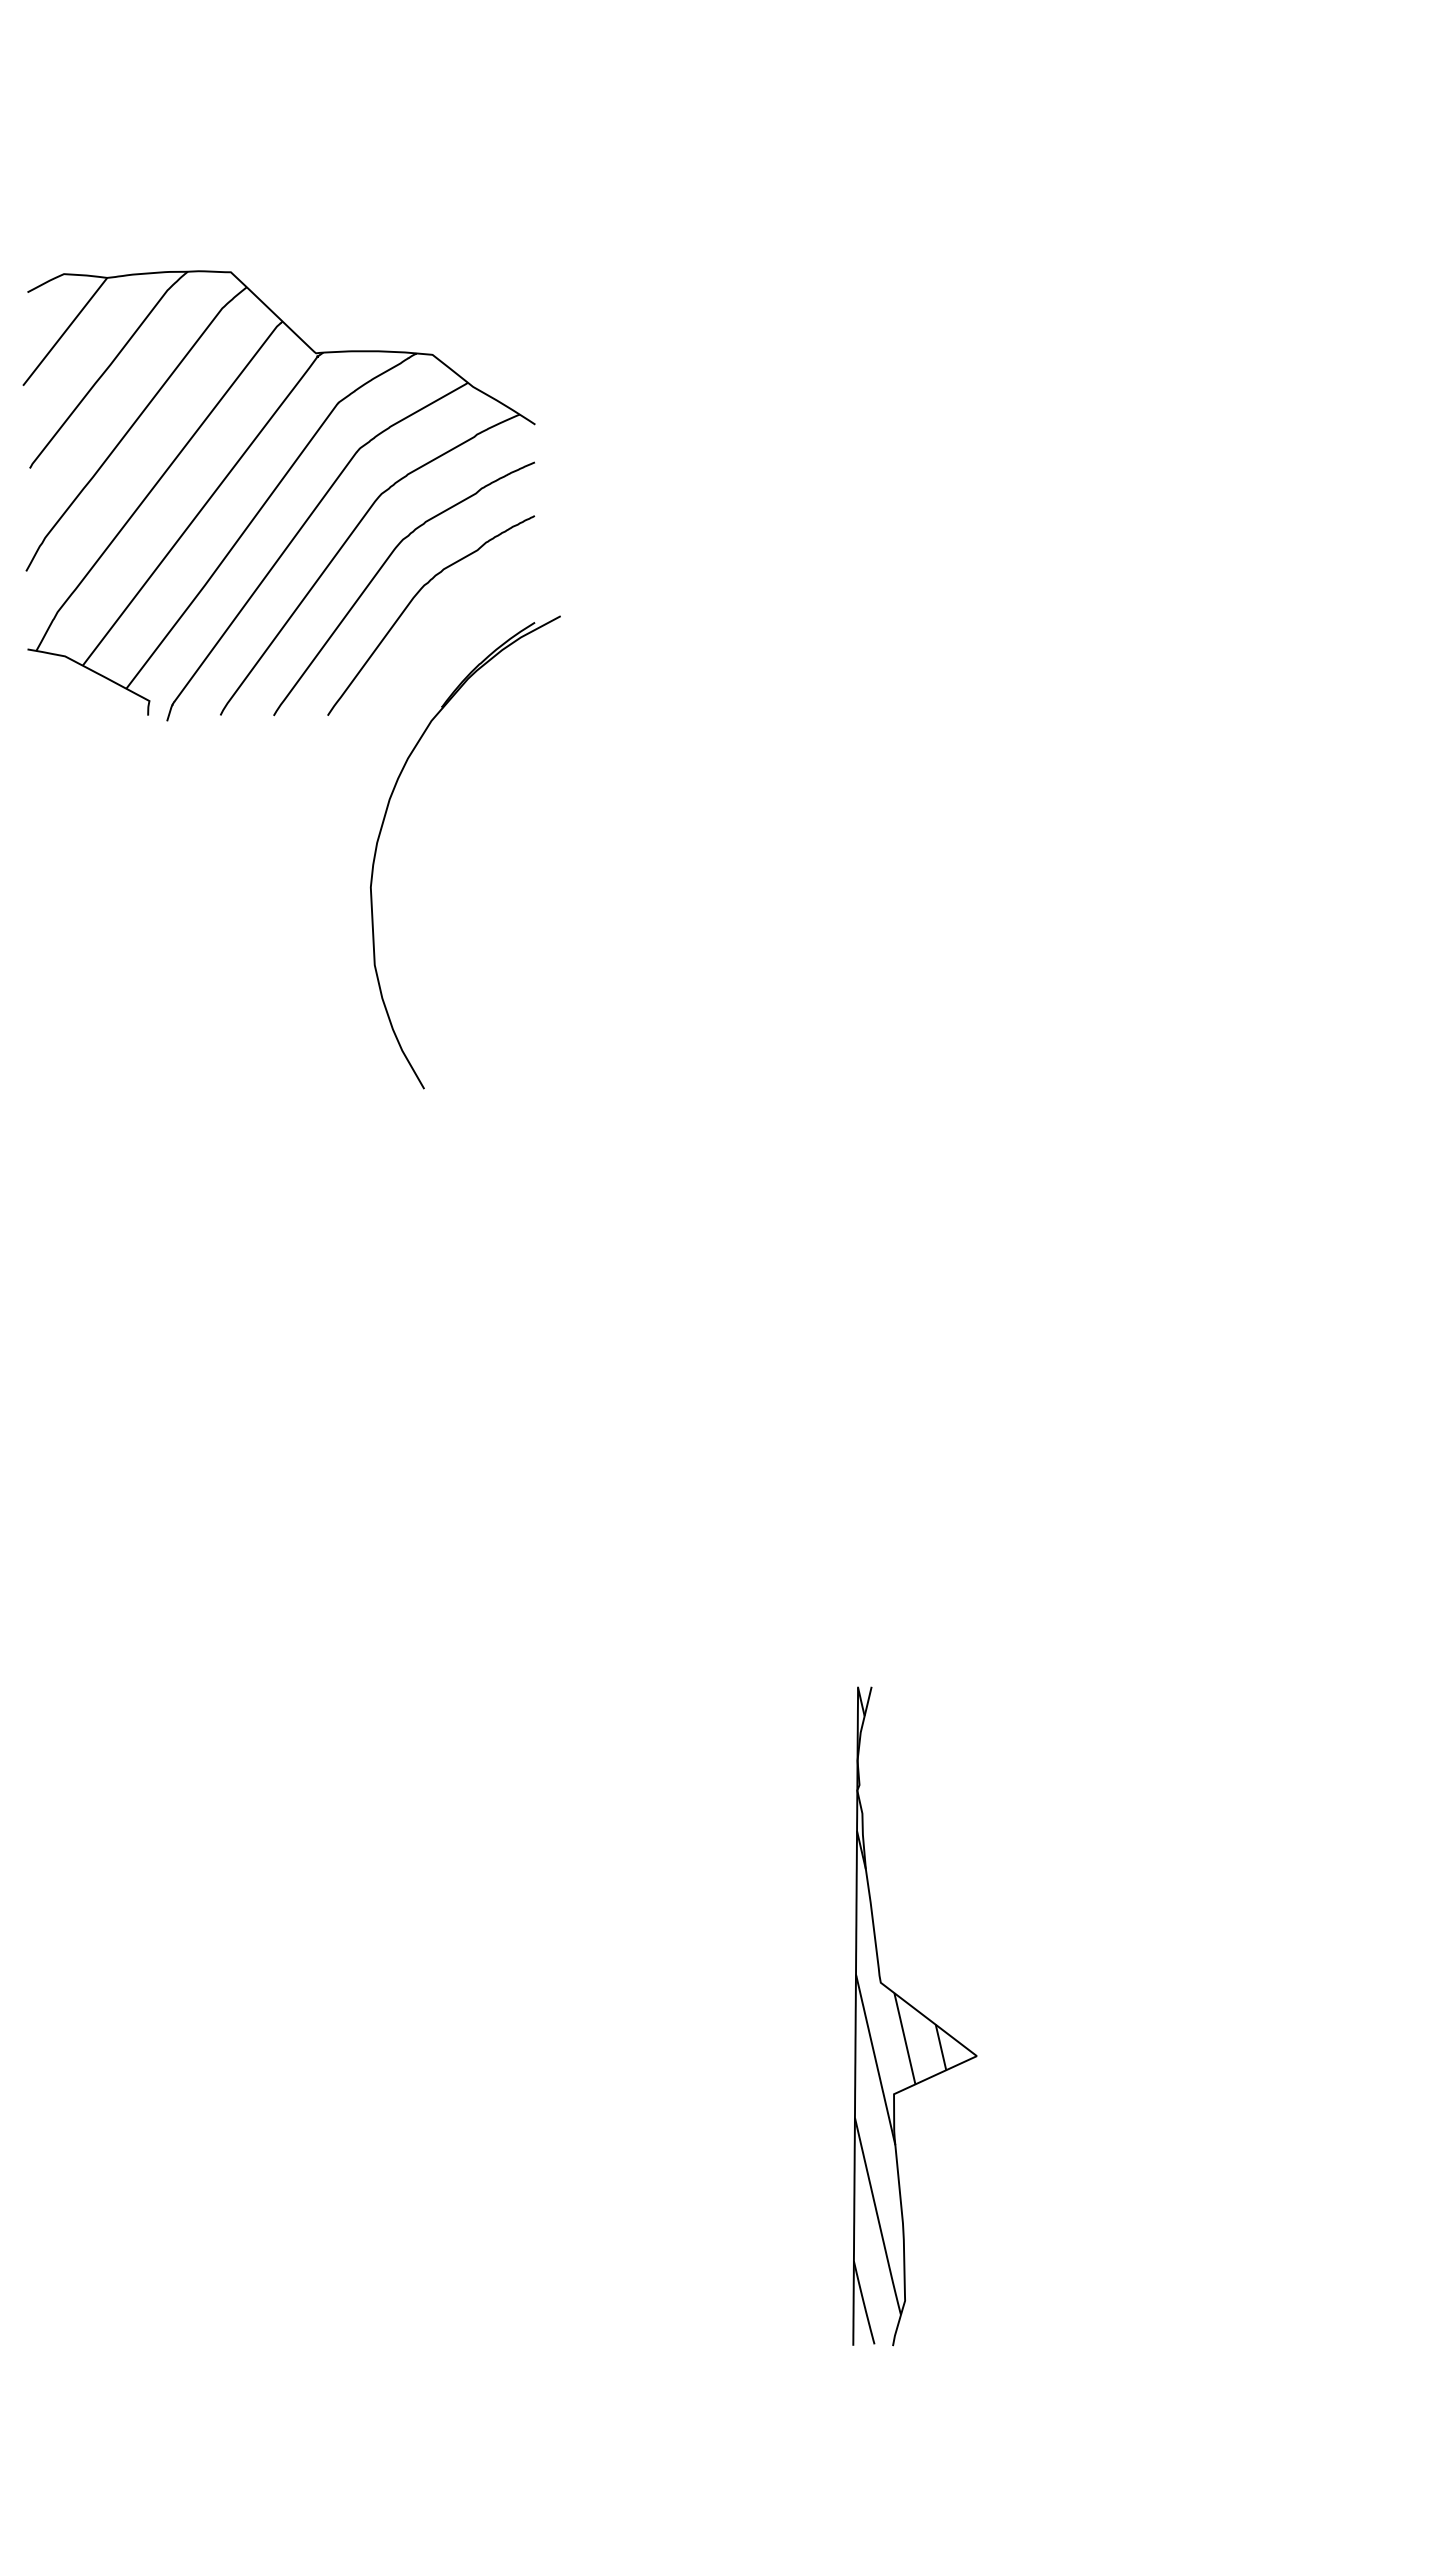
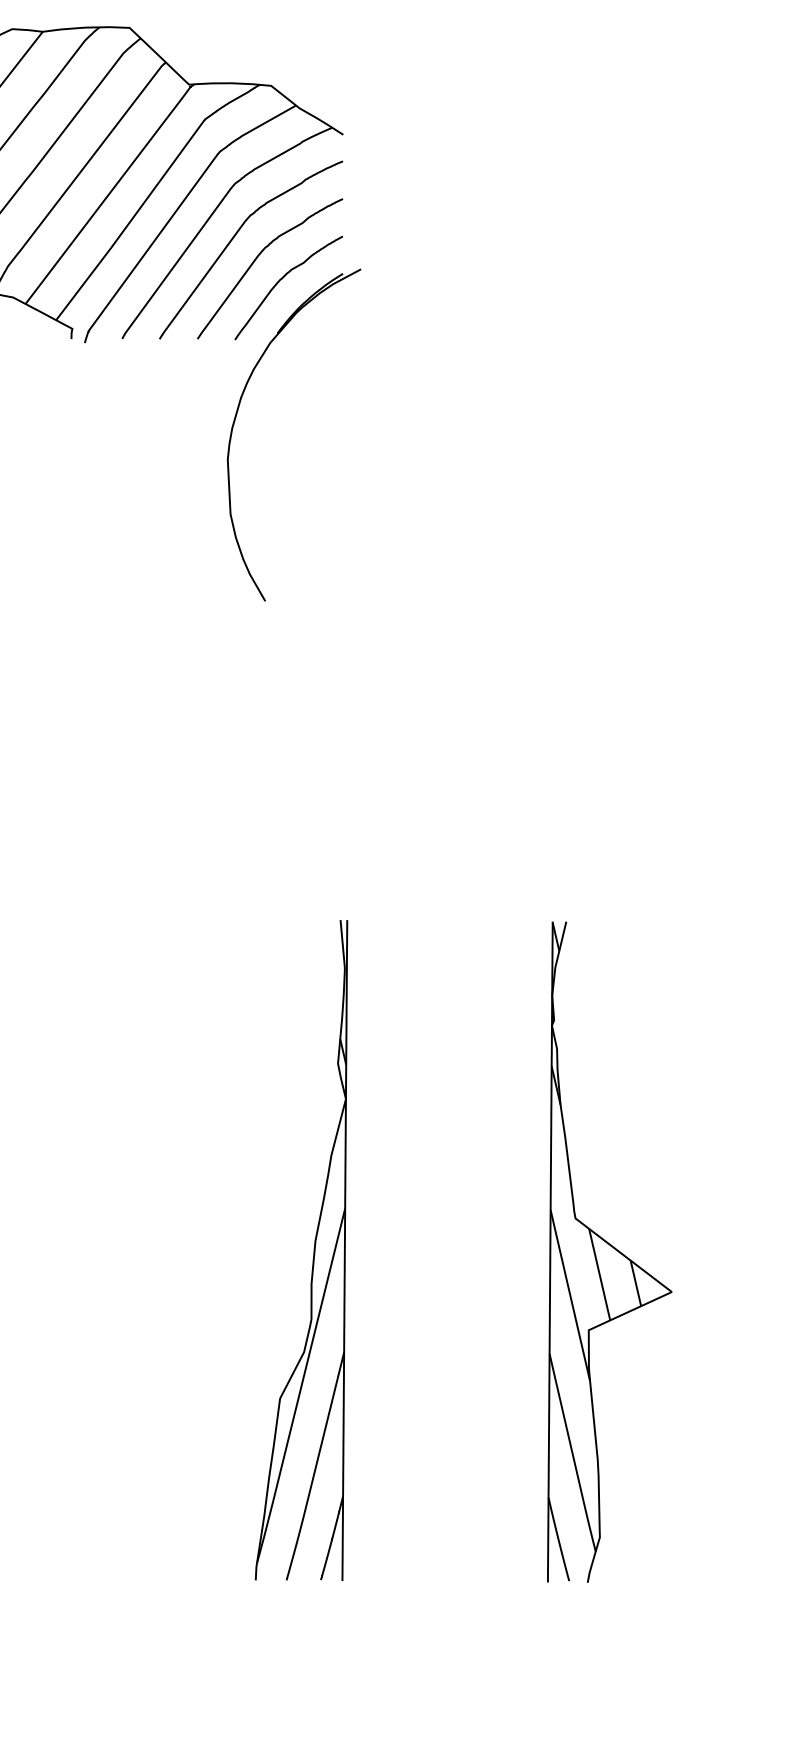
curve: (448, 630) -> (282, 279), added
part: (493, 2013) -> (313, 1250), added
part: (914, 2016) -> (609, 1252), size x1.43

